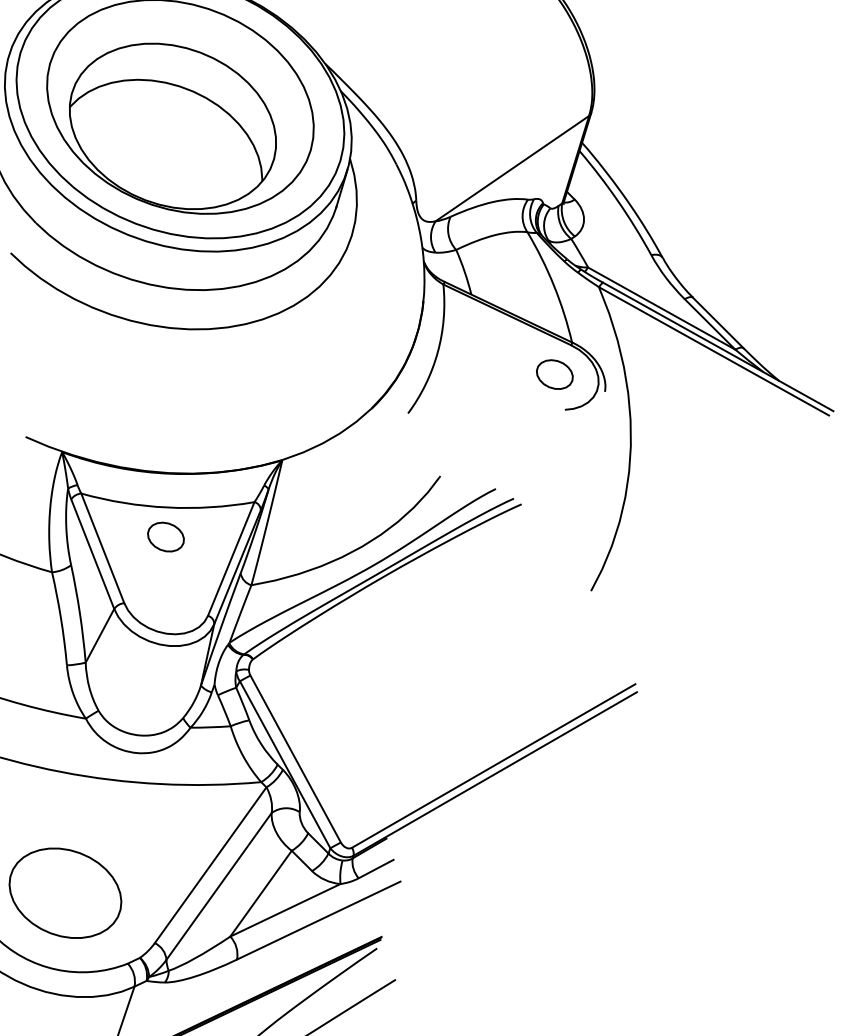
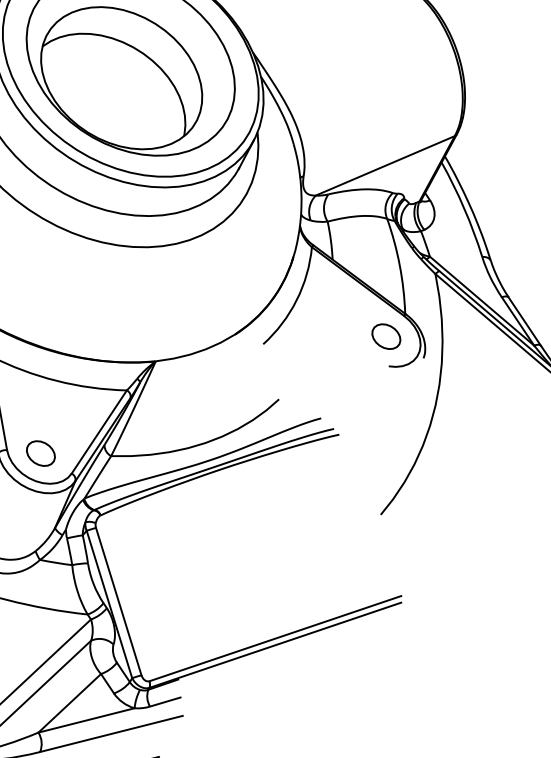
part: (165, 536) -> (40, 453), moved

